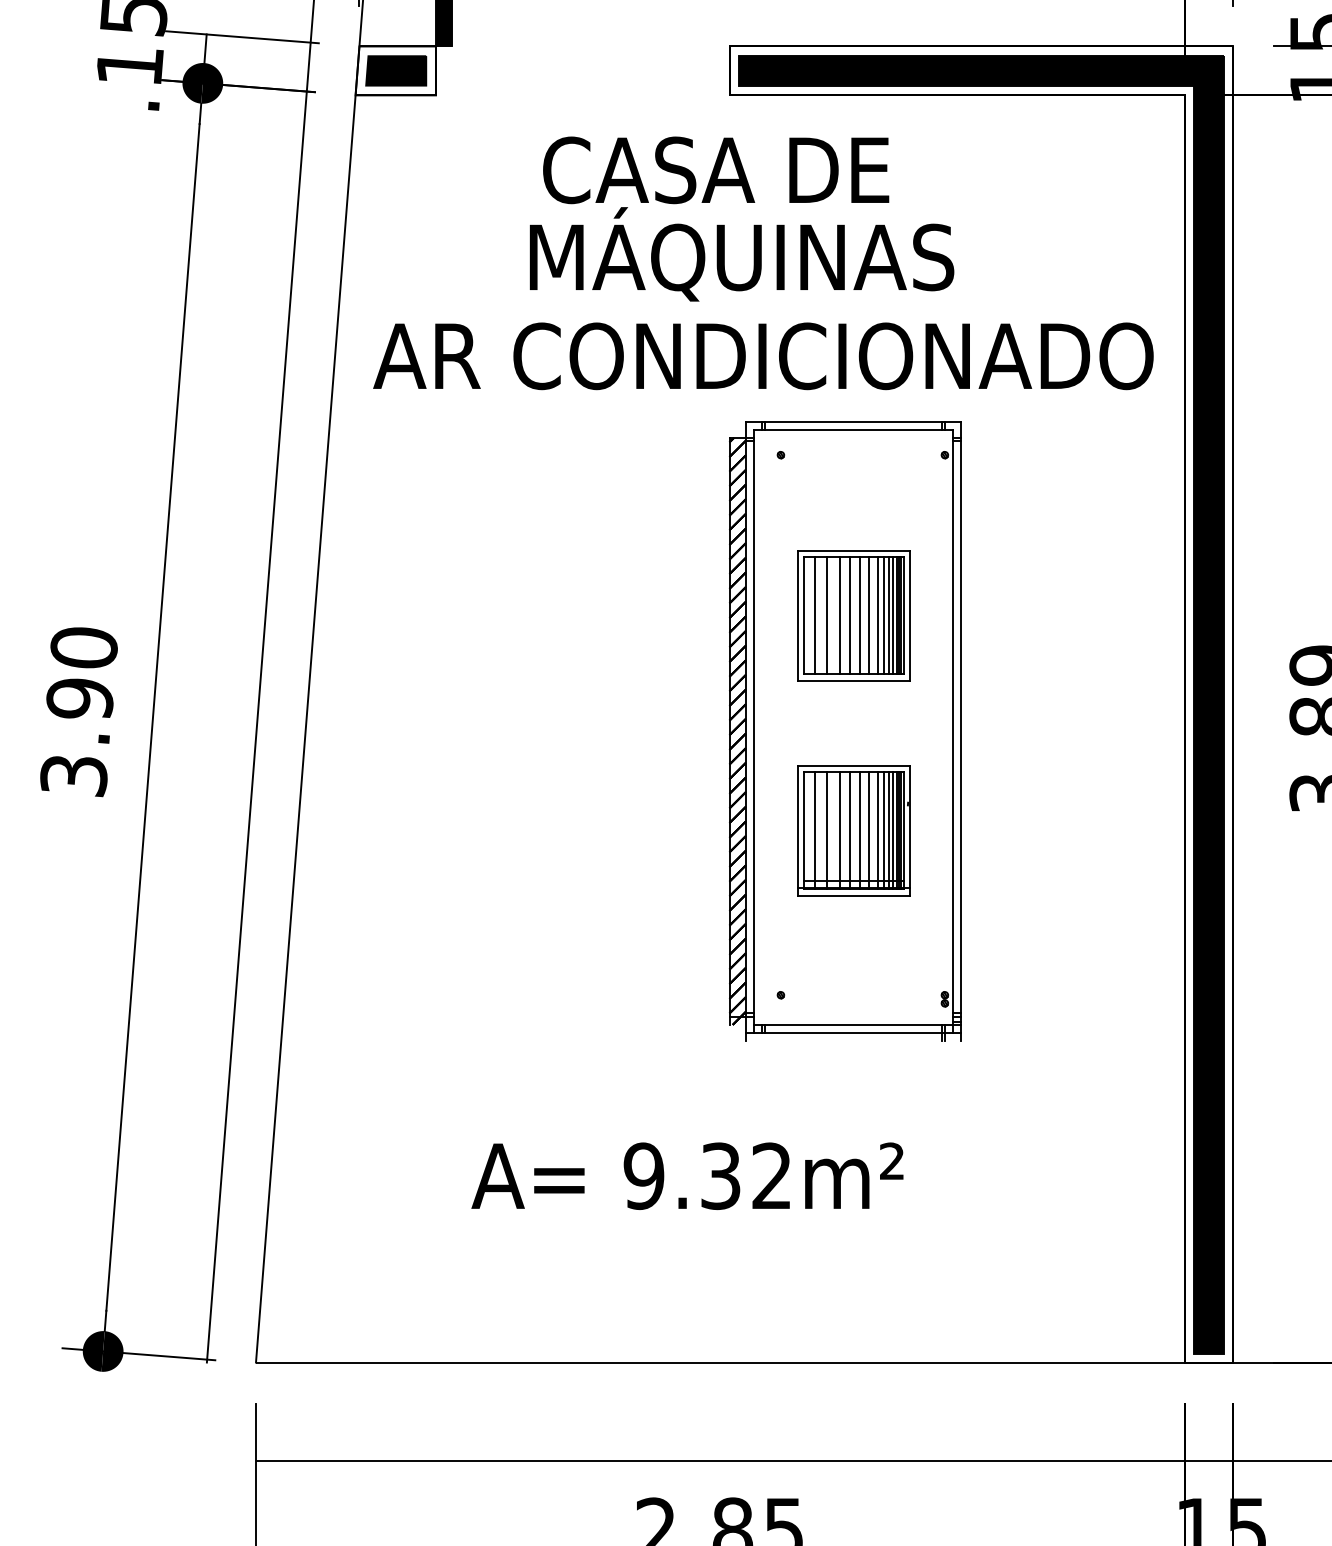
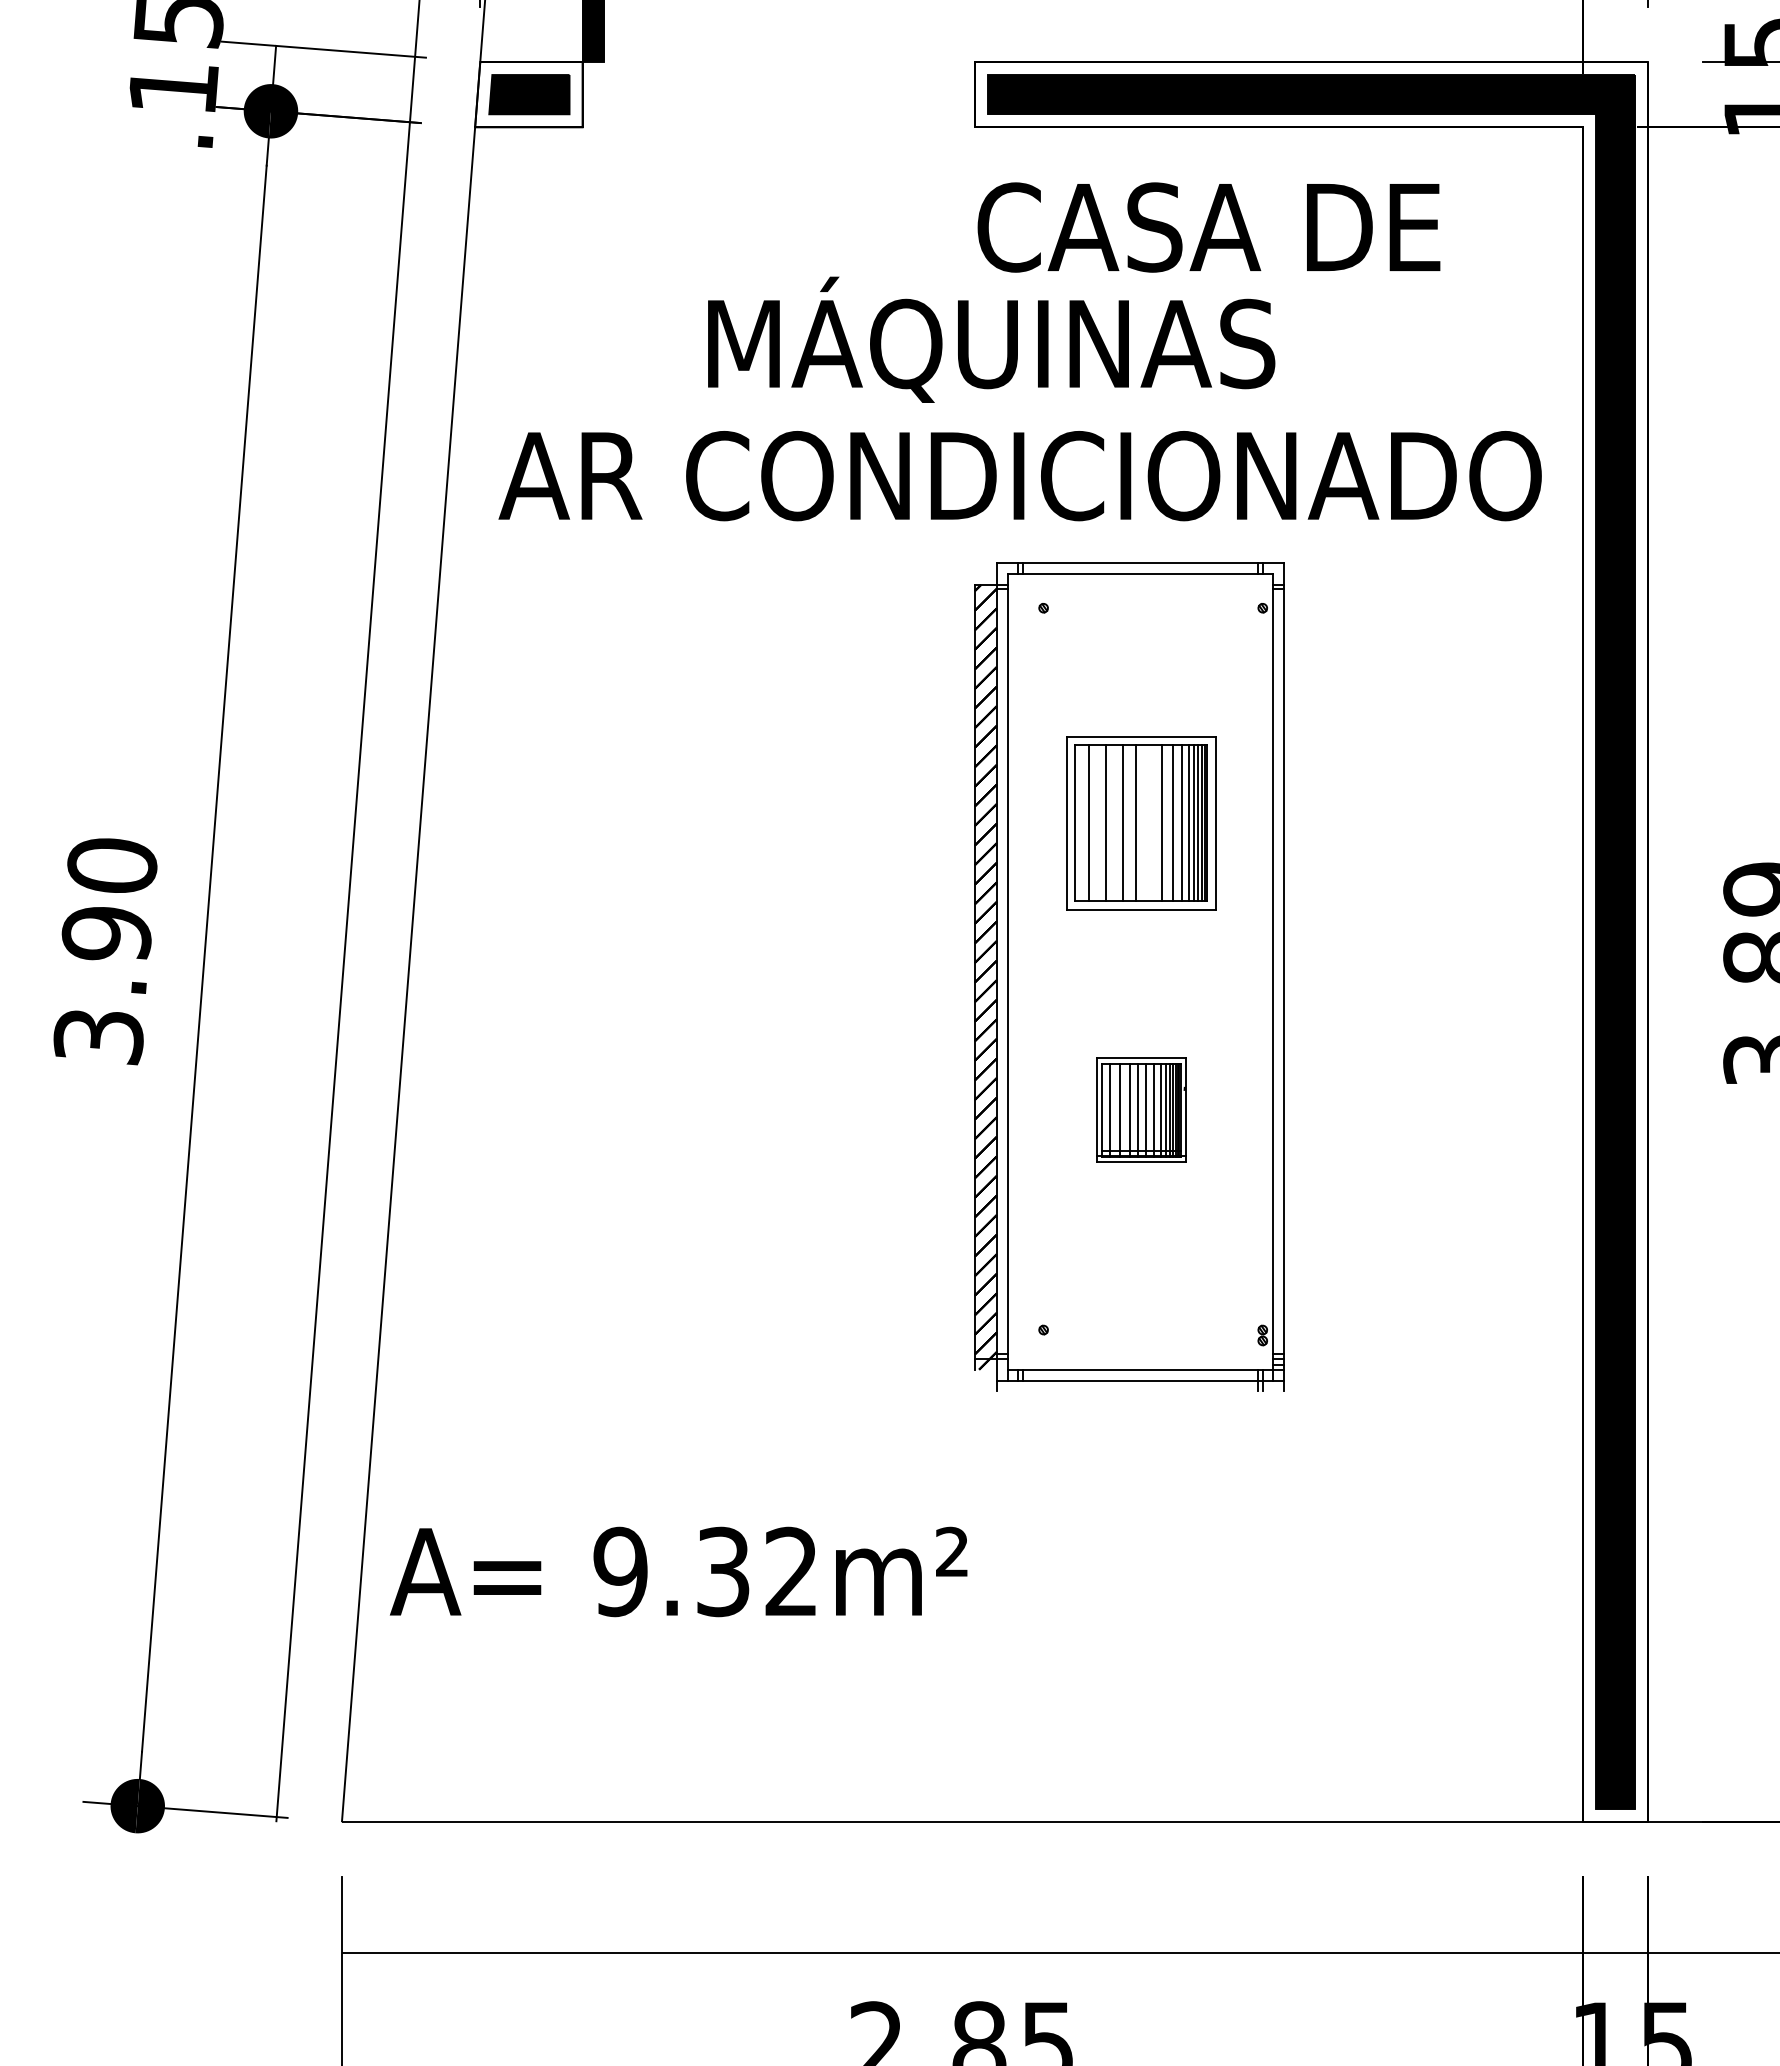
text: (715, 170) -> (1208, 227), moved
line: (860, 615) -> (1149, 822), removed
part: (854, 830) -> (1141, 1110), size x0.6
text: (687, 1175) -> (678, 1571), moved

